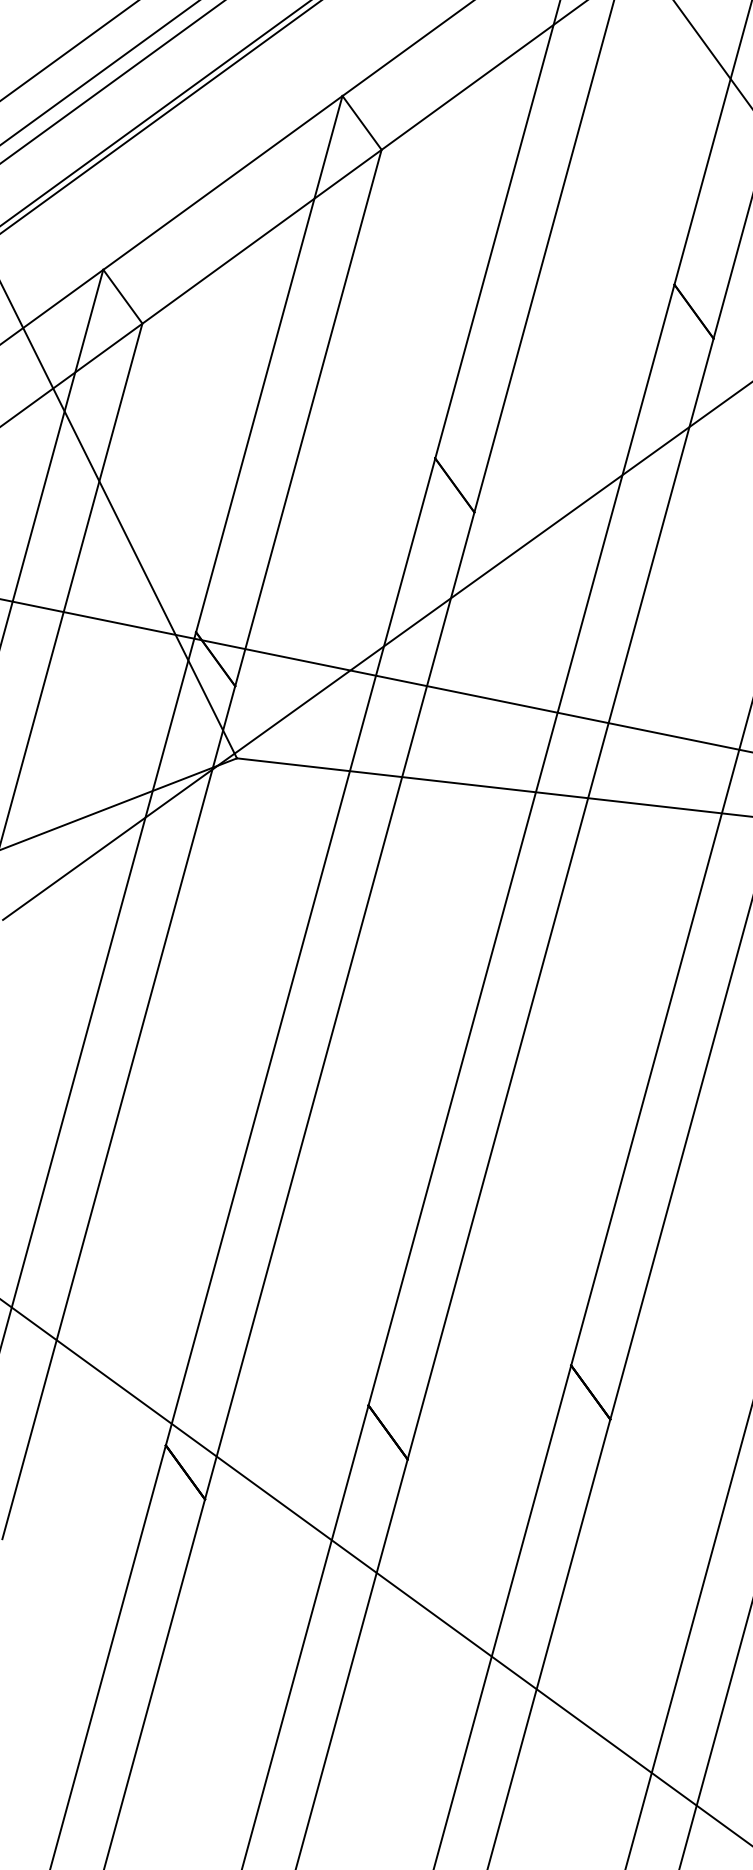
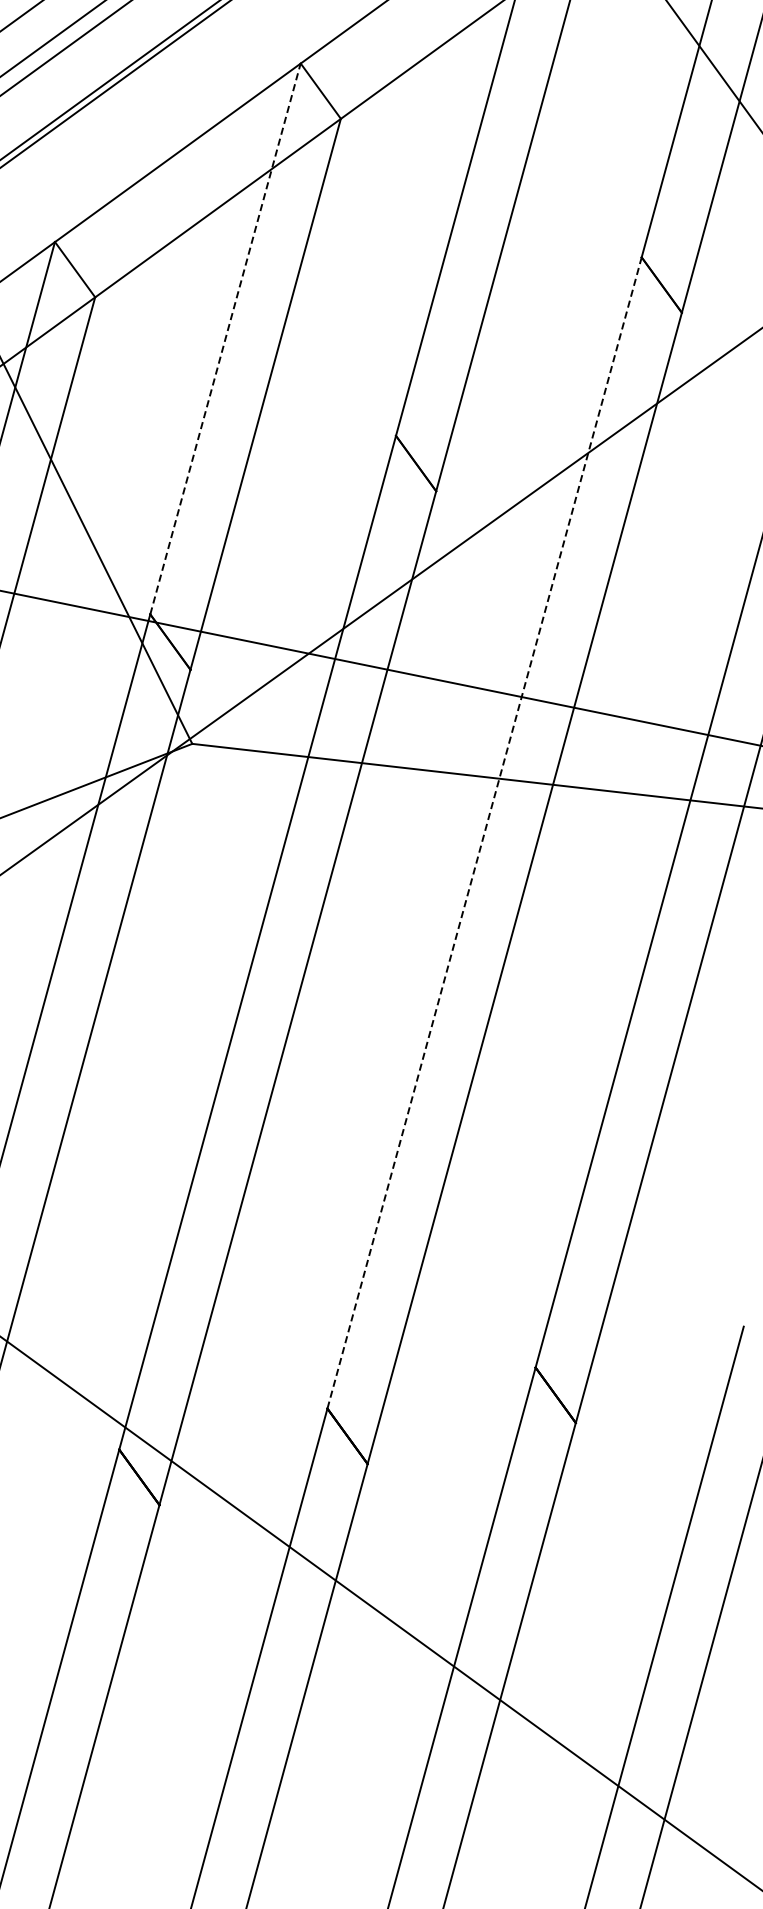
line: (269, 364) -> (225, 339), solid -> dashed
line: (521, 845) -> (484, 833), solid -> dashed

